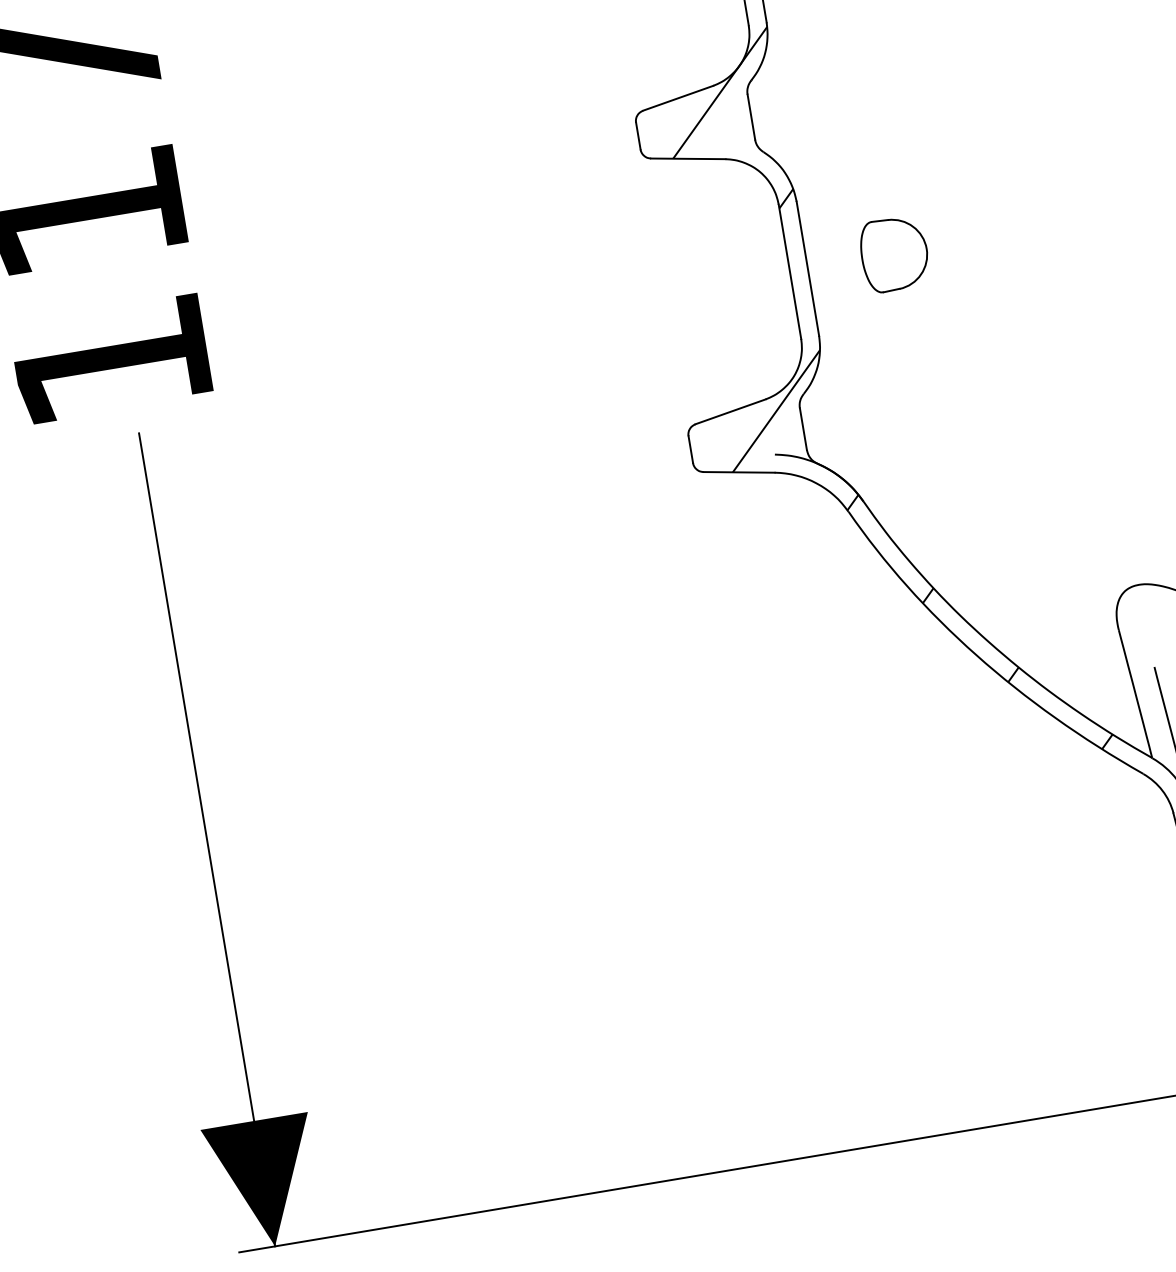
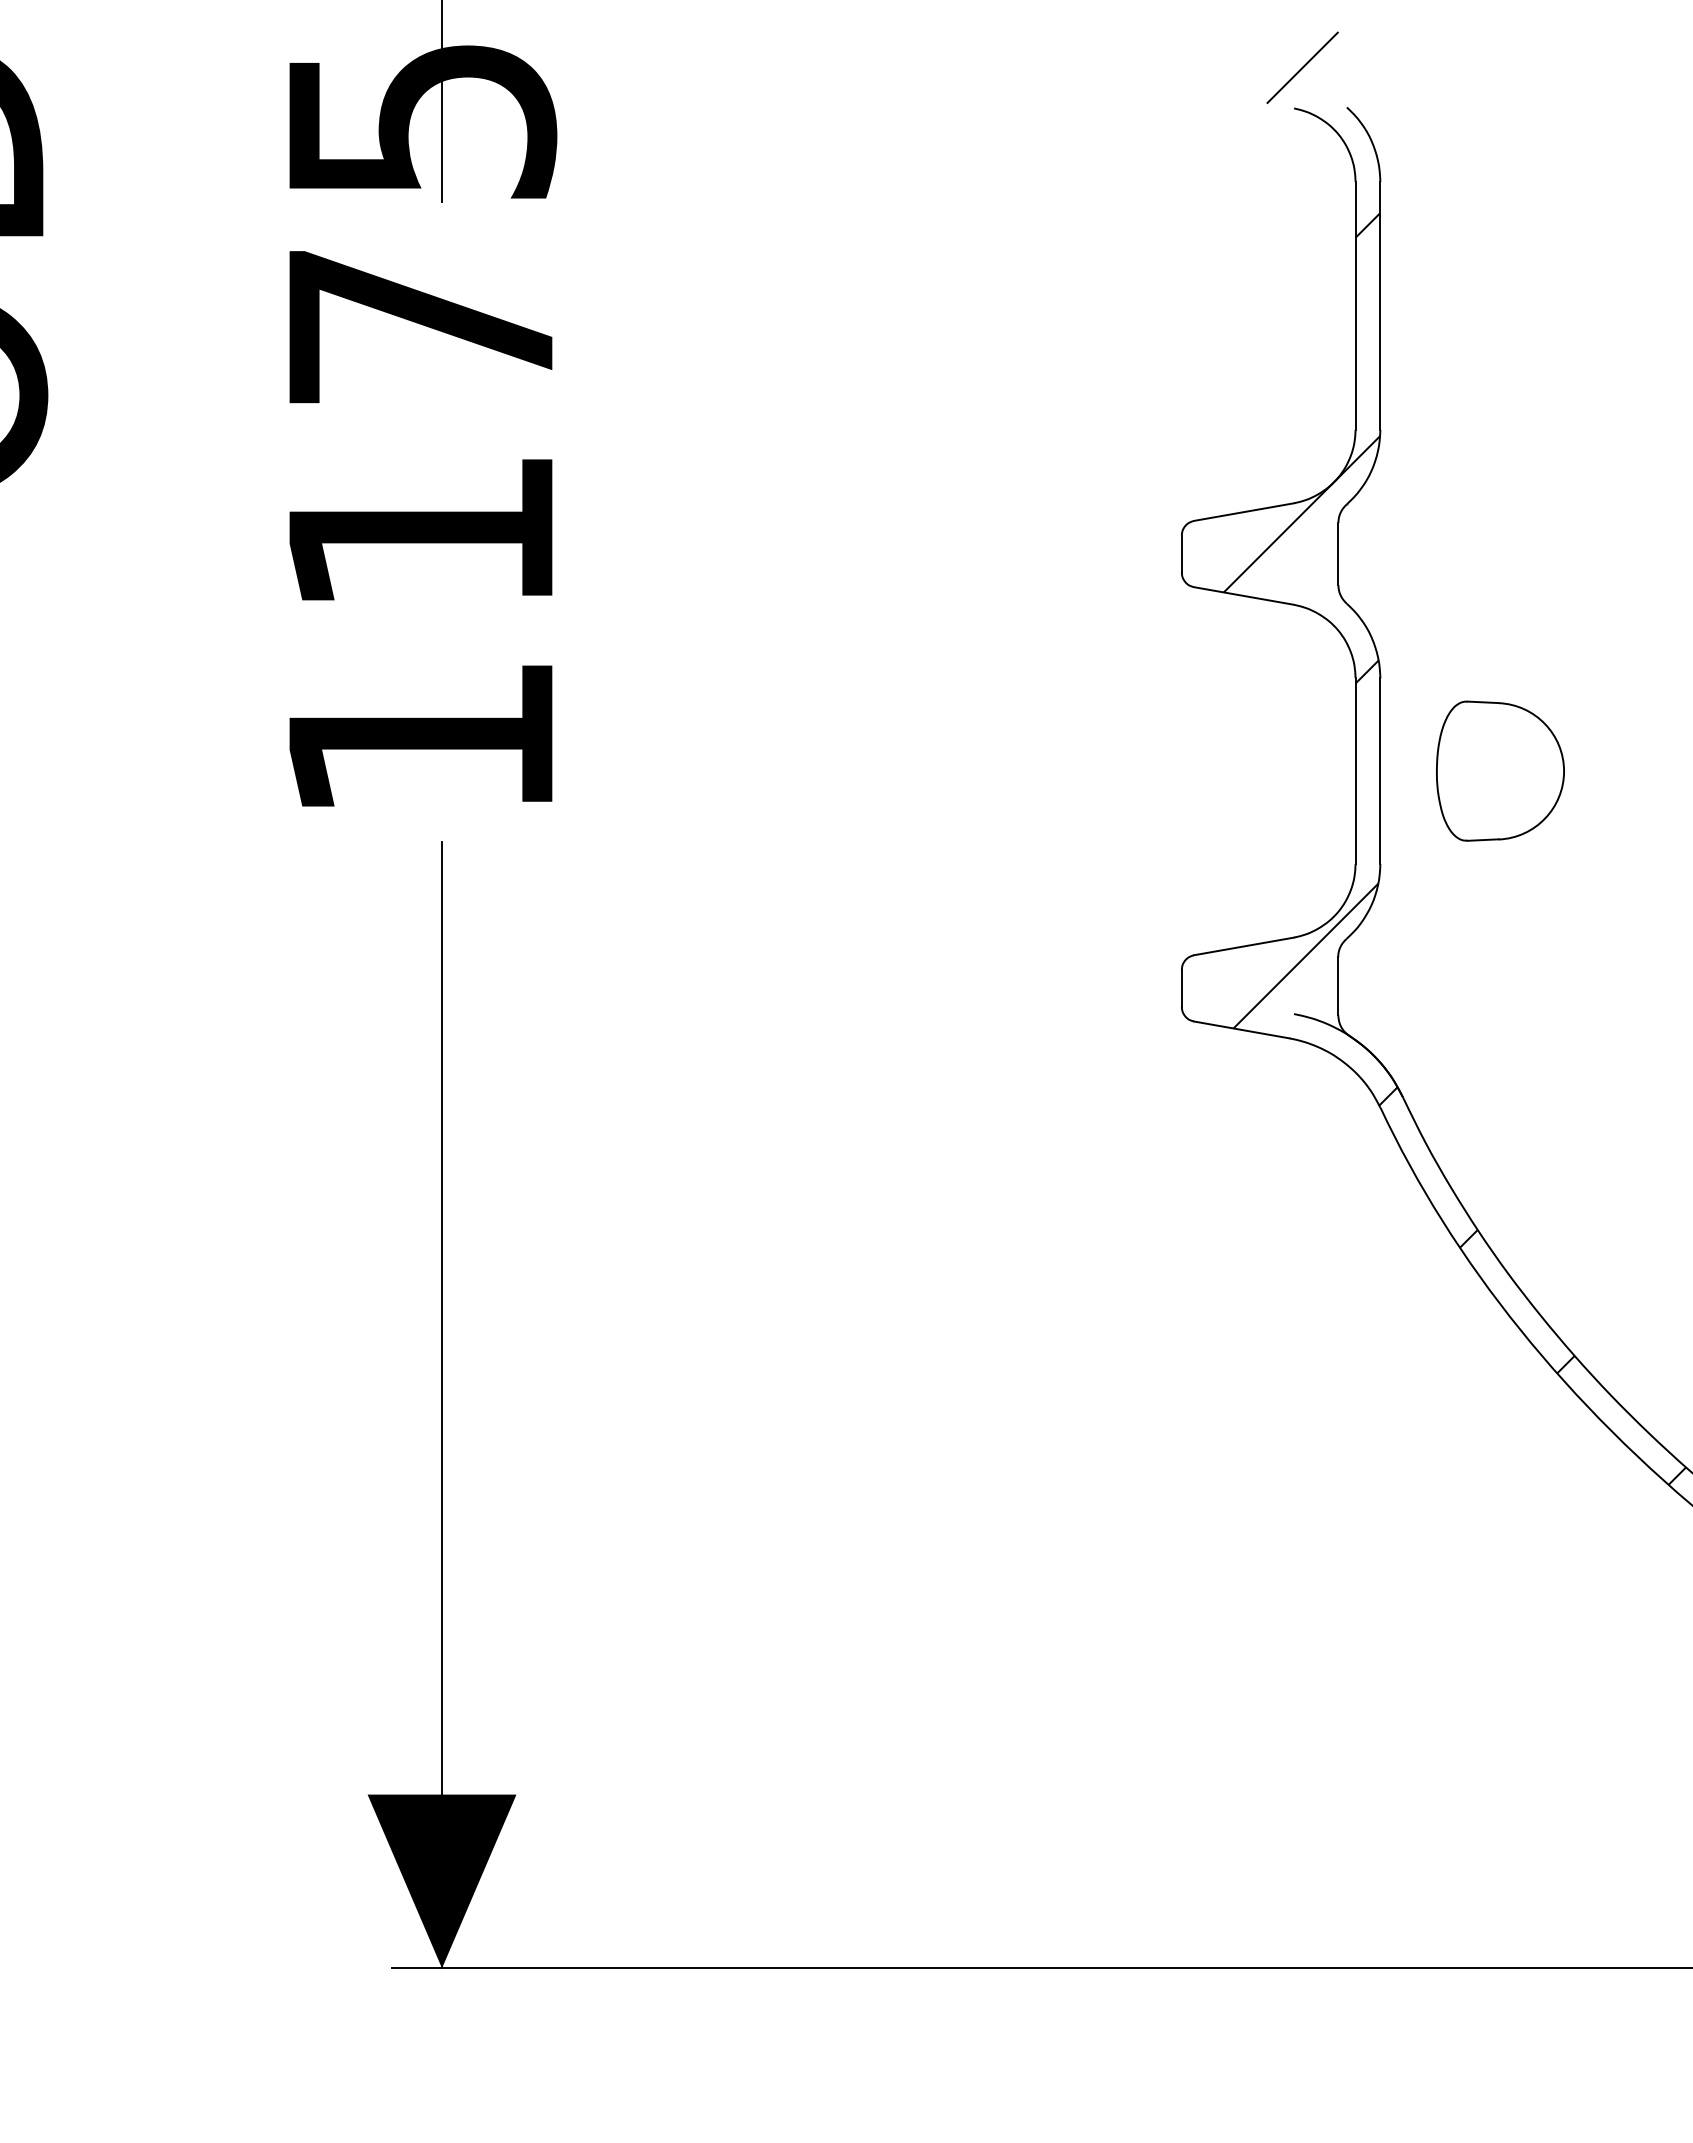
part: (894, 253) -> (1500, 770), size x1.43

